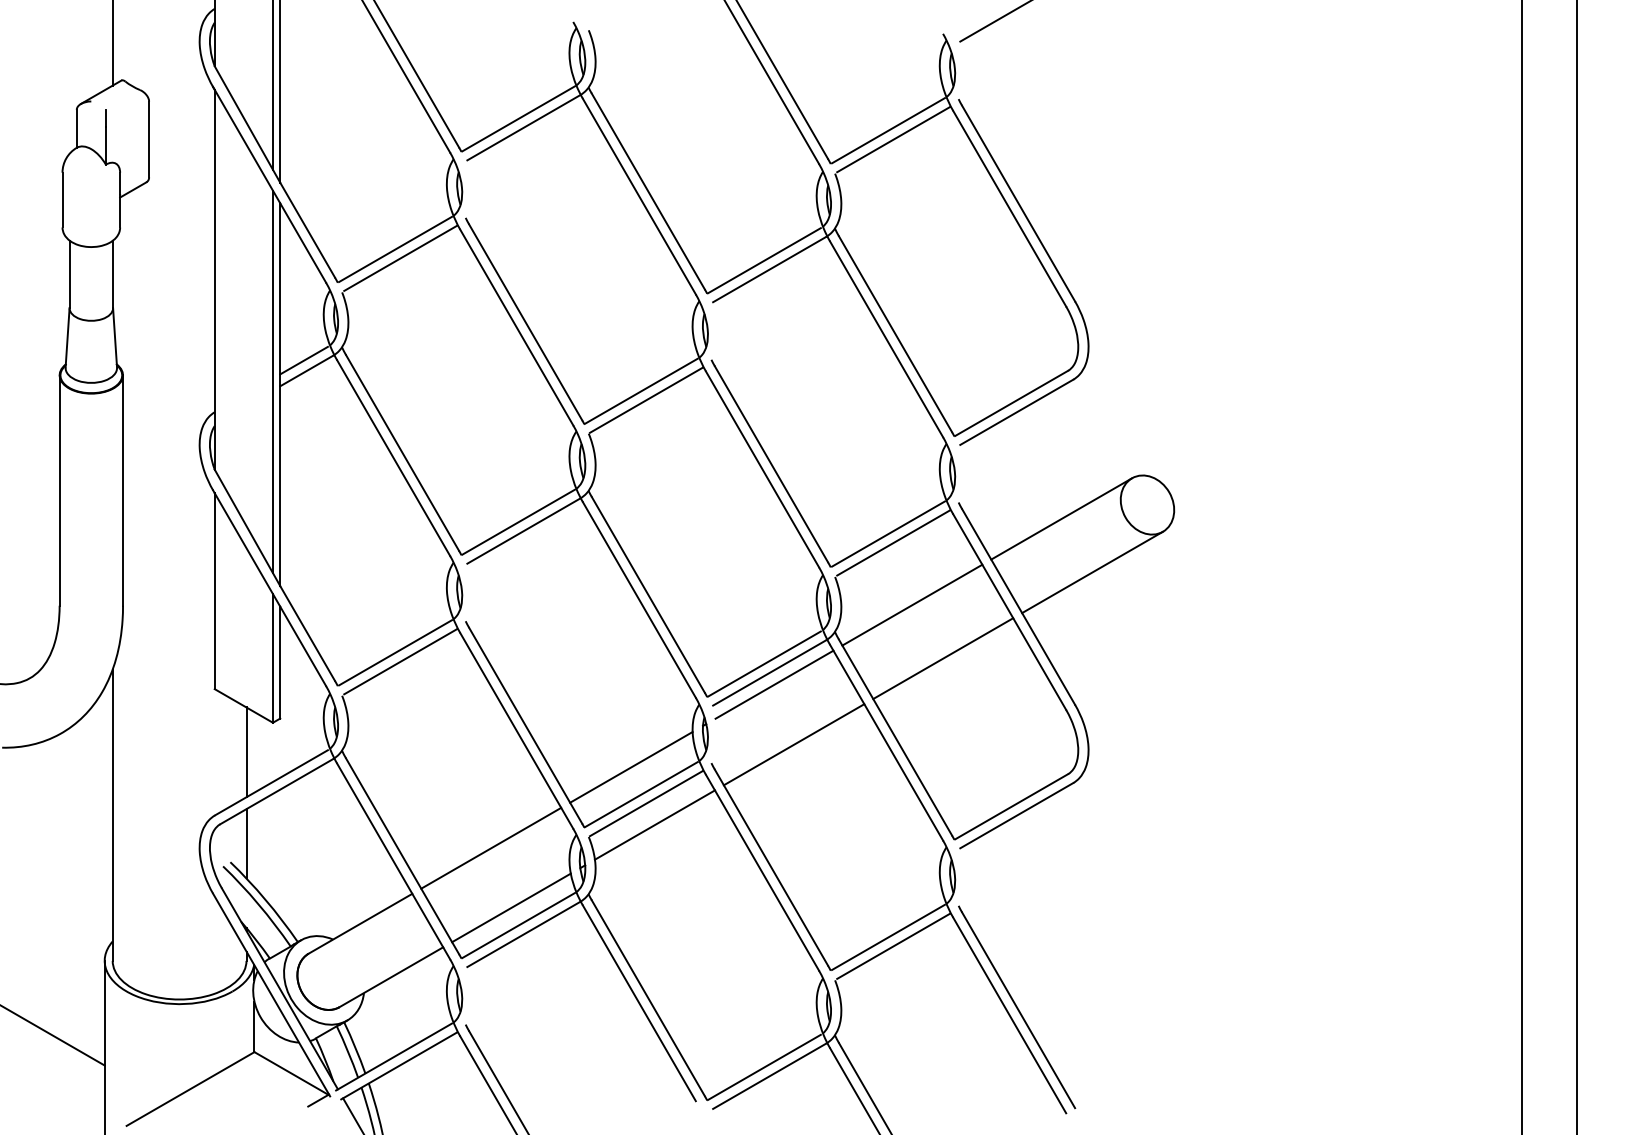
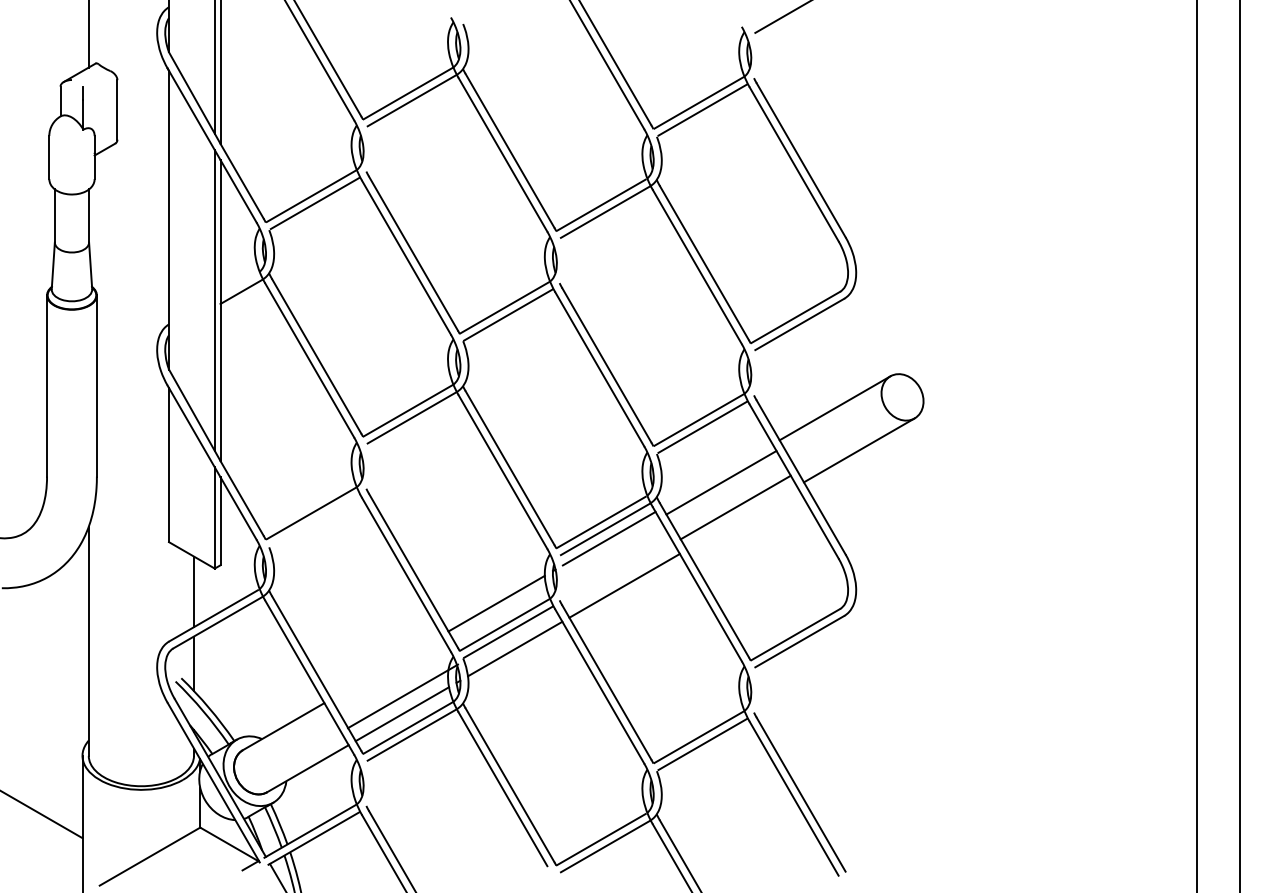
line: (303, 360) -> (238, 283), removed
line: (912, 604) -> (735, 507), moved
line: (943, 658) -> (721, 482), moved
line: (400, 661) -> (315, 520), removed
line: (491, 847) -> (403, 695), moved

